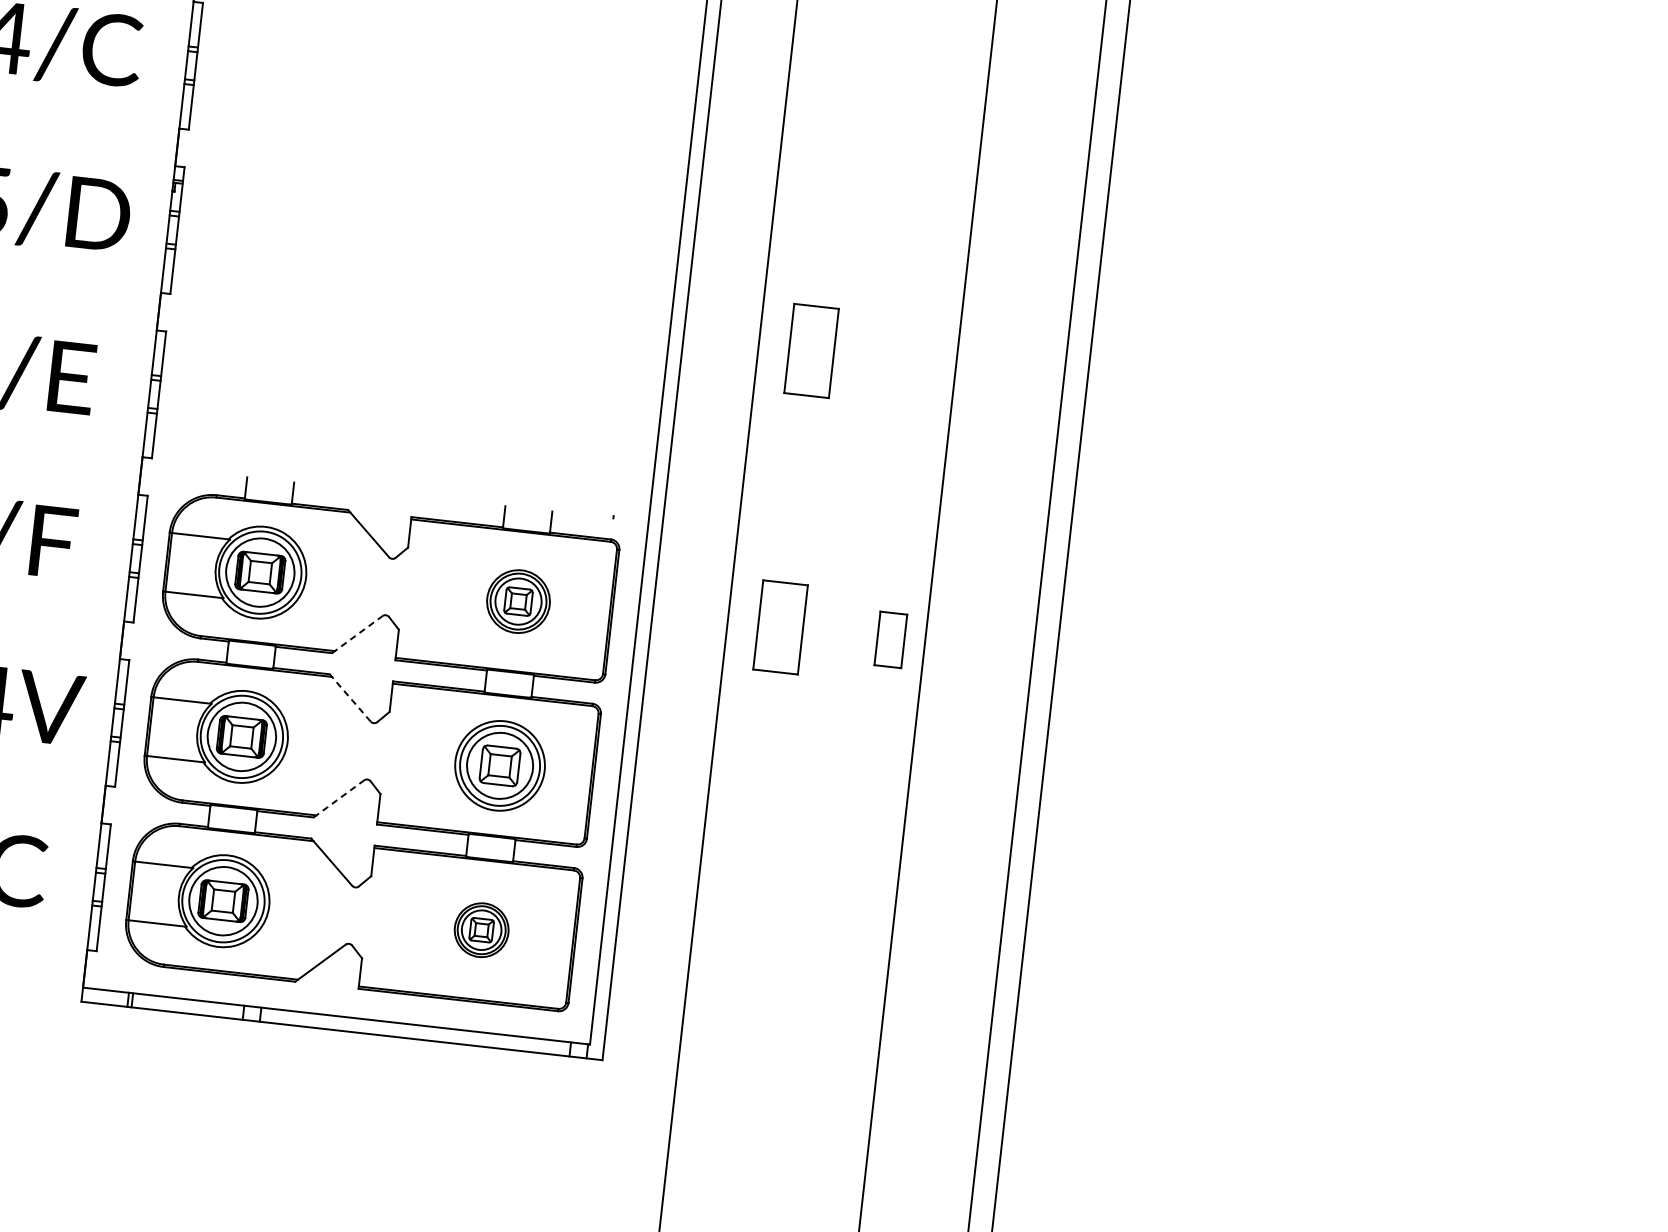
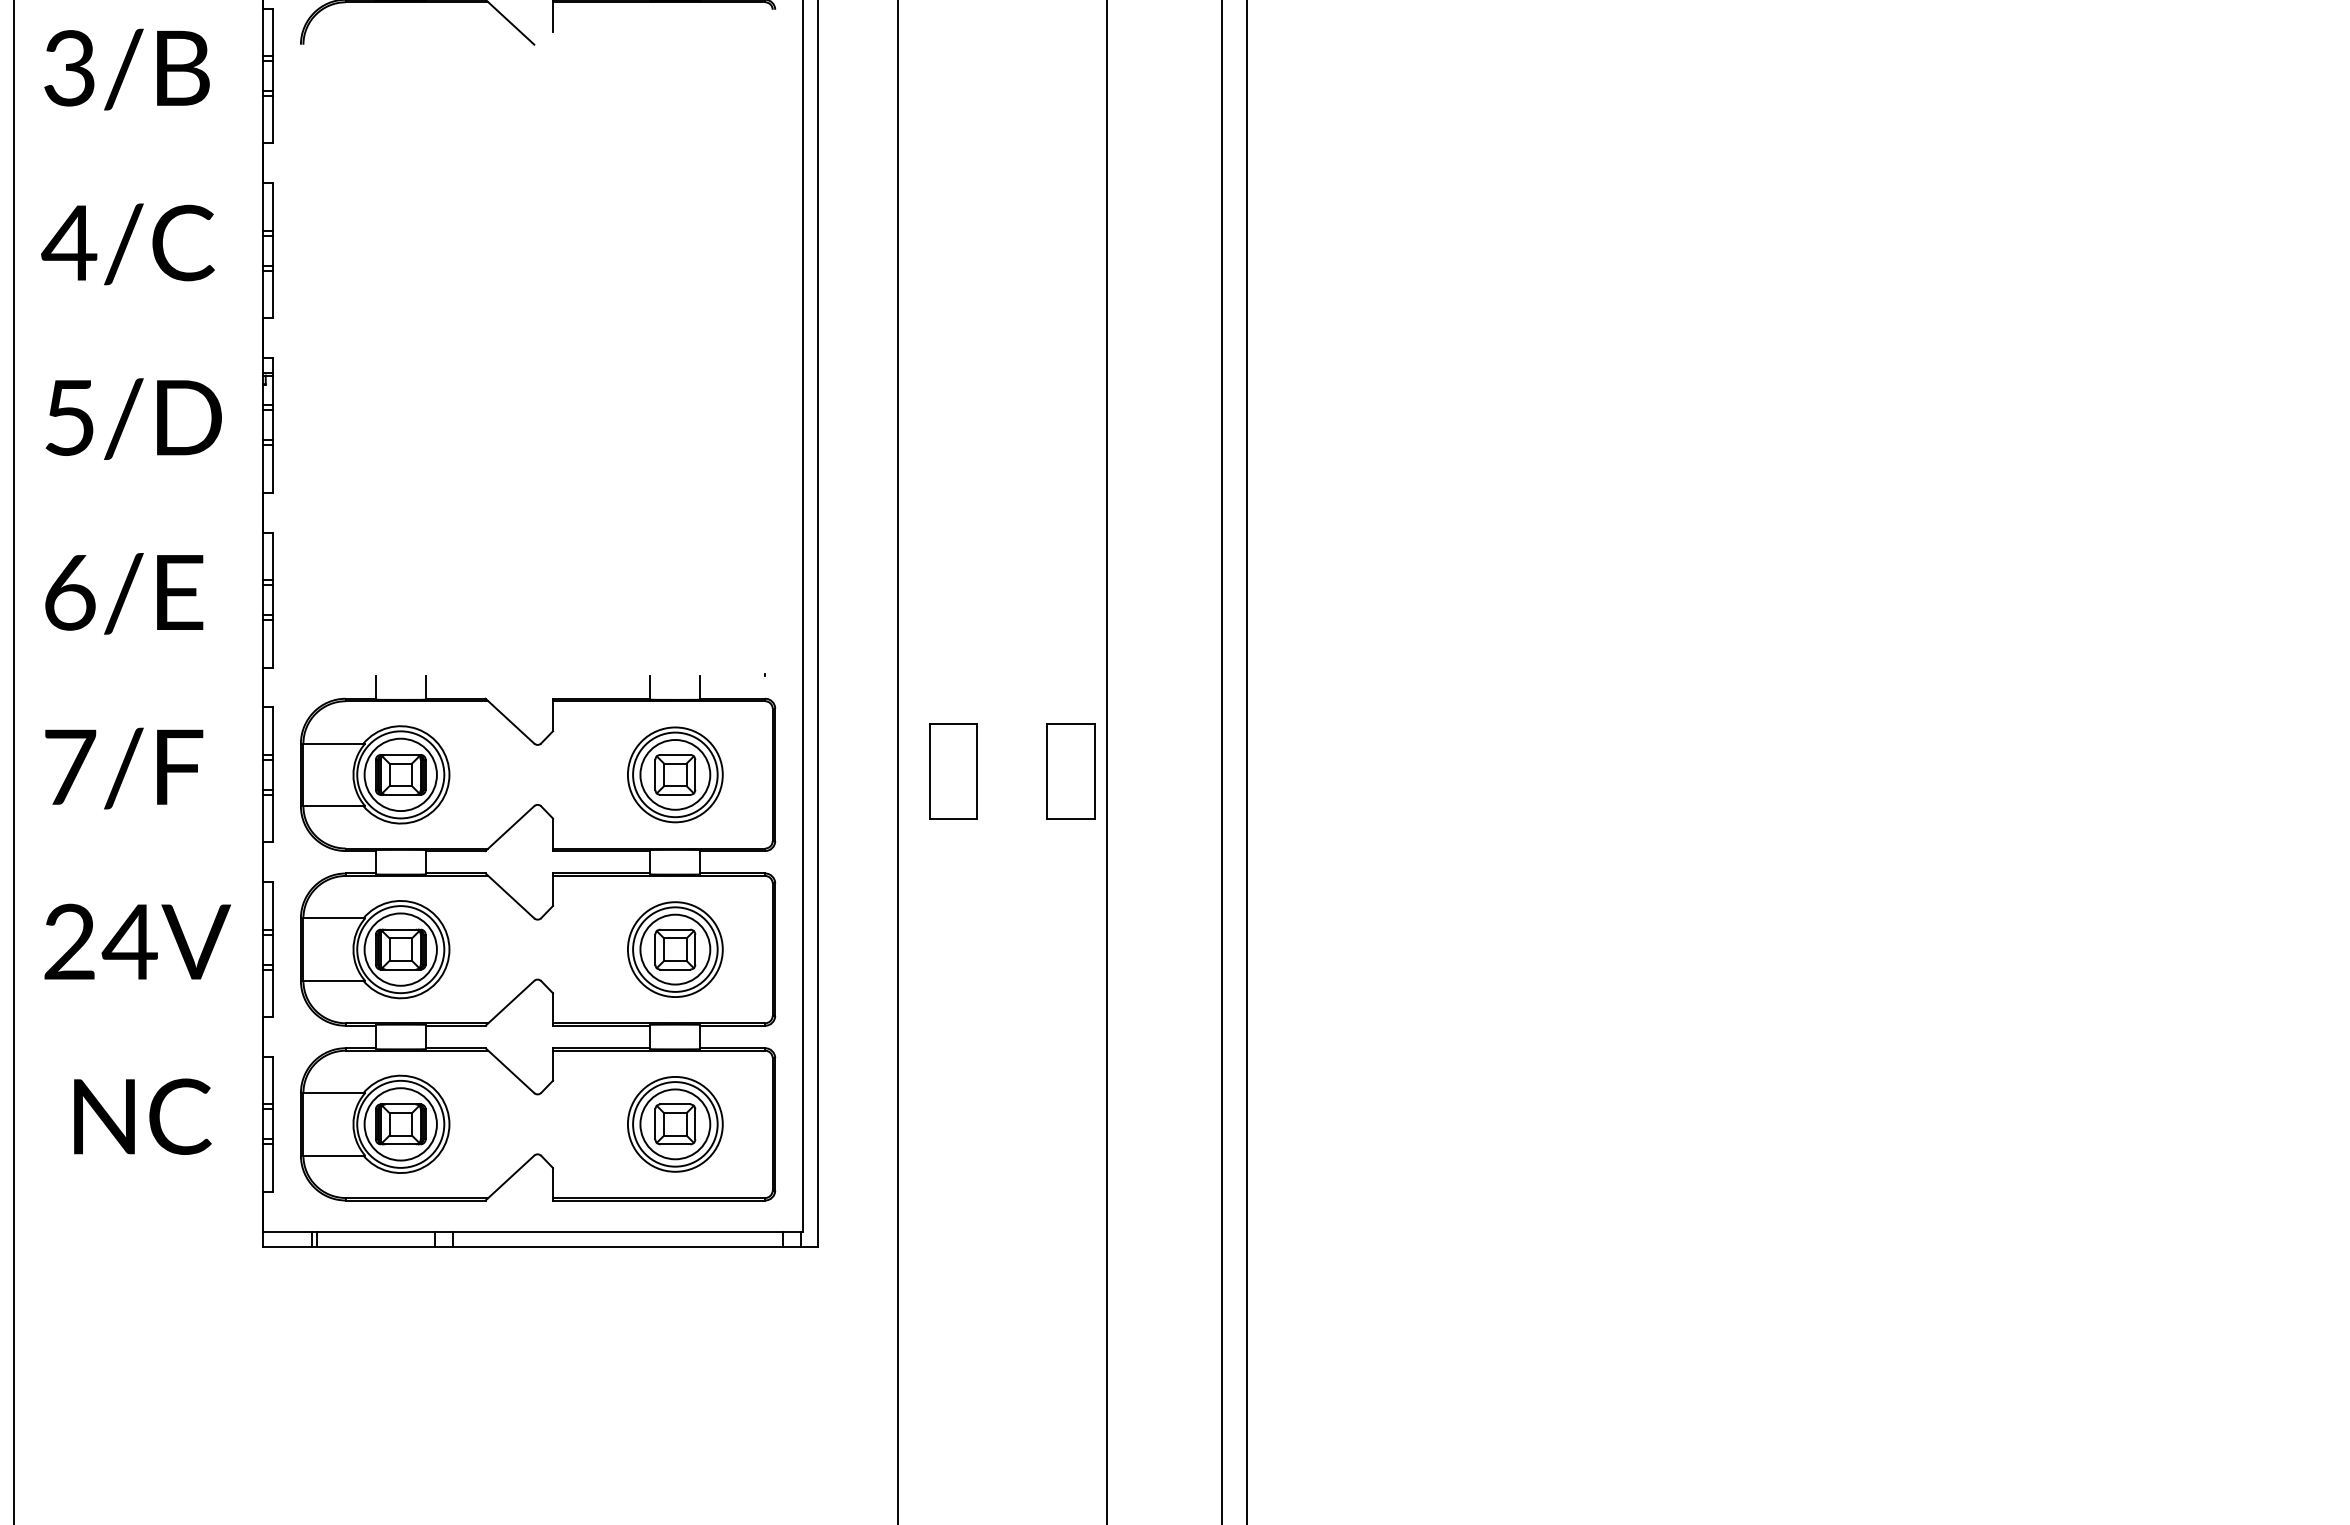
part: (811, 351) -> (953, 477), removed
part: (518, 601) -> (675, 774), size x1.43
line: (357, 634) -> (510, 828), dashed -> solid
part: (890, 640) -> (1070, 771), size x1.67
line: (349, 697) -> (509, 895), dashed -> solid
line: (339, 799) -> (510, 1003), dashed -> solid
part: (481, 930) -> (675, 1124), size x1.67

